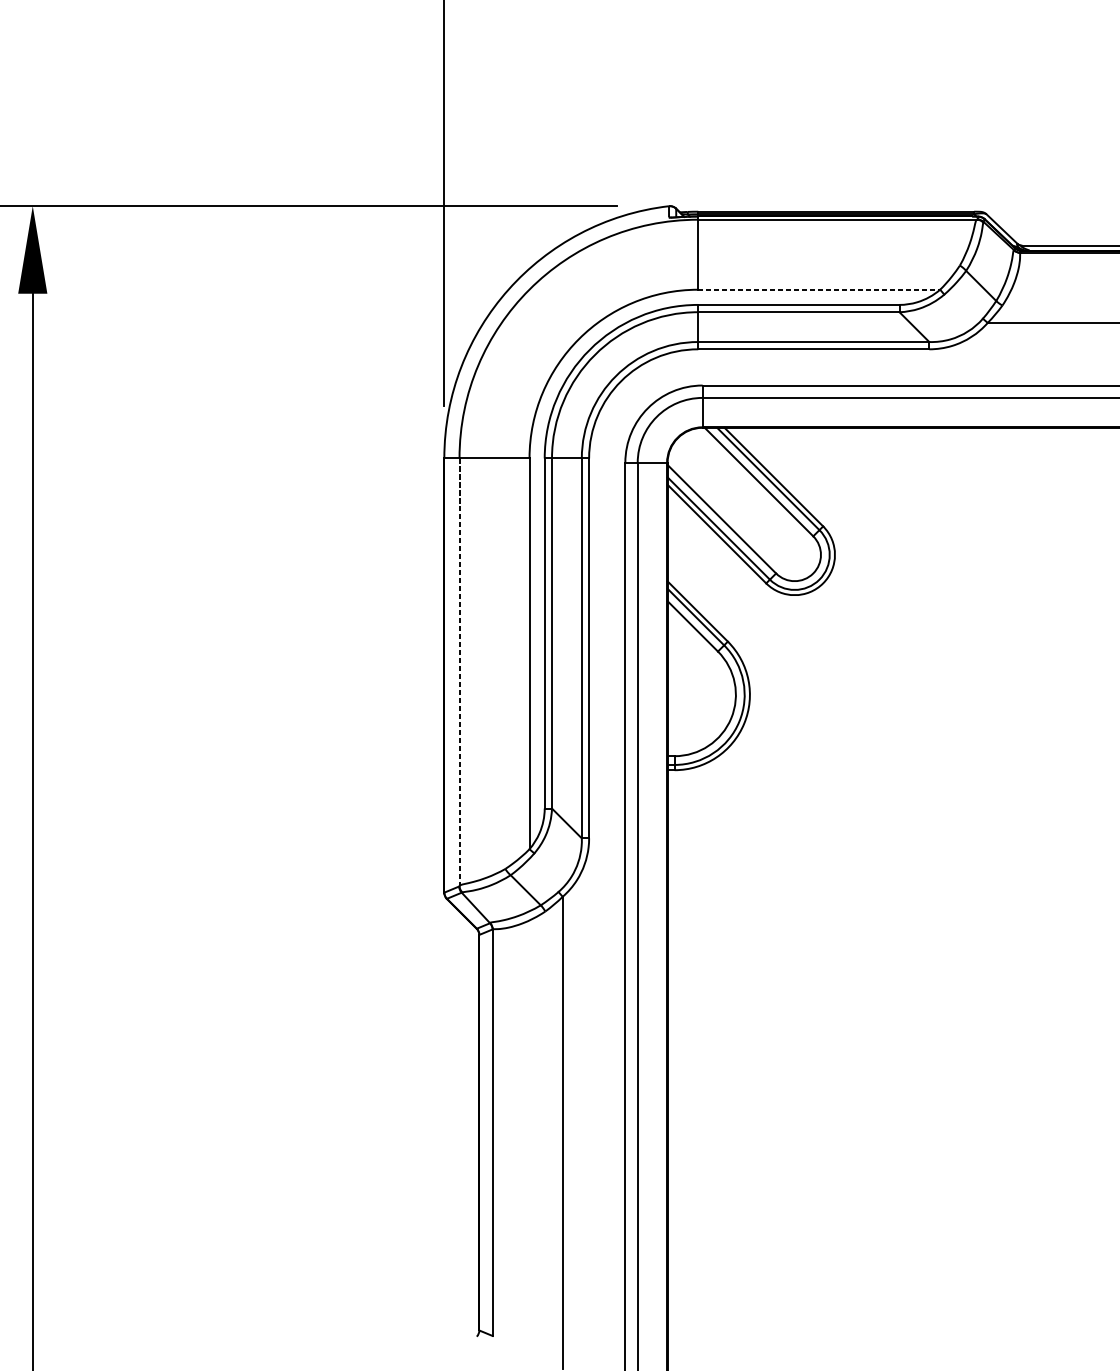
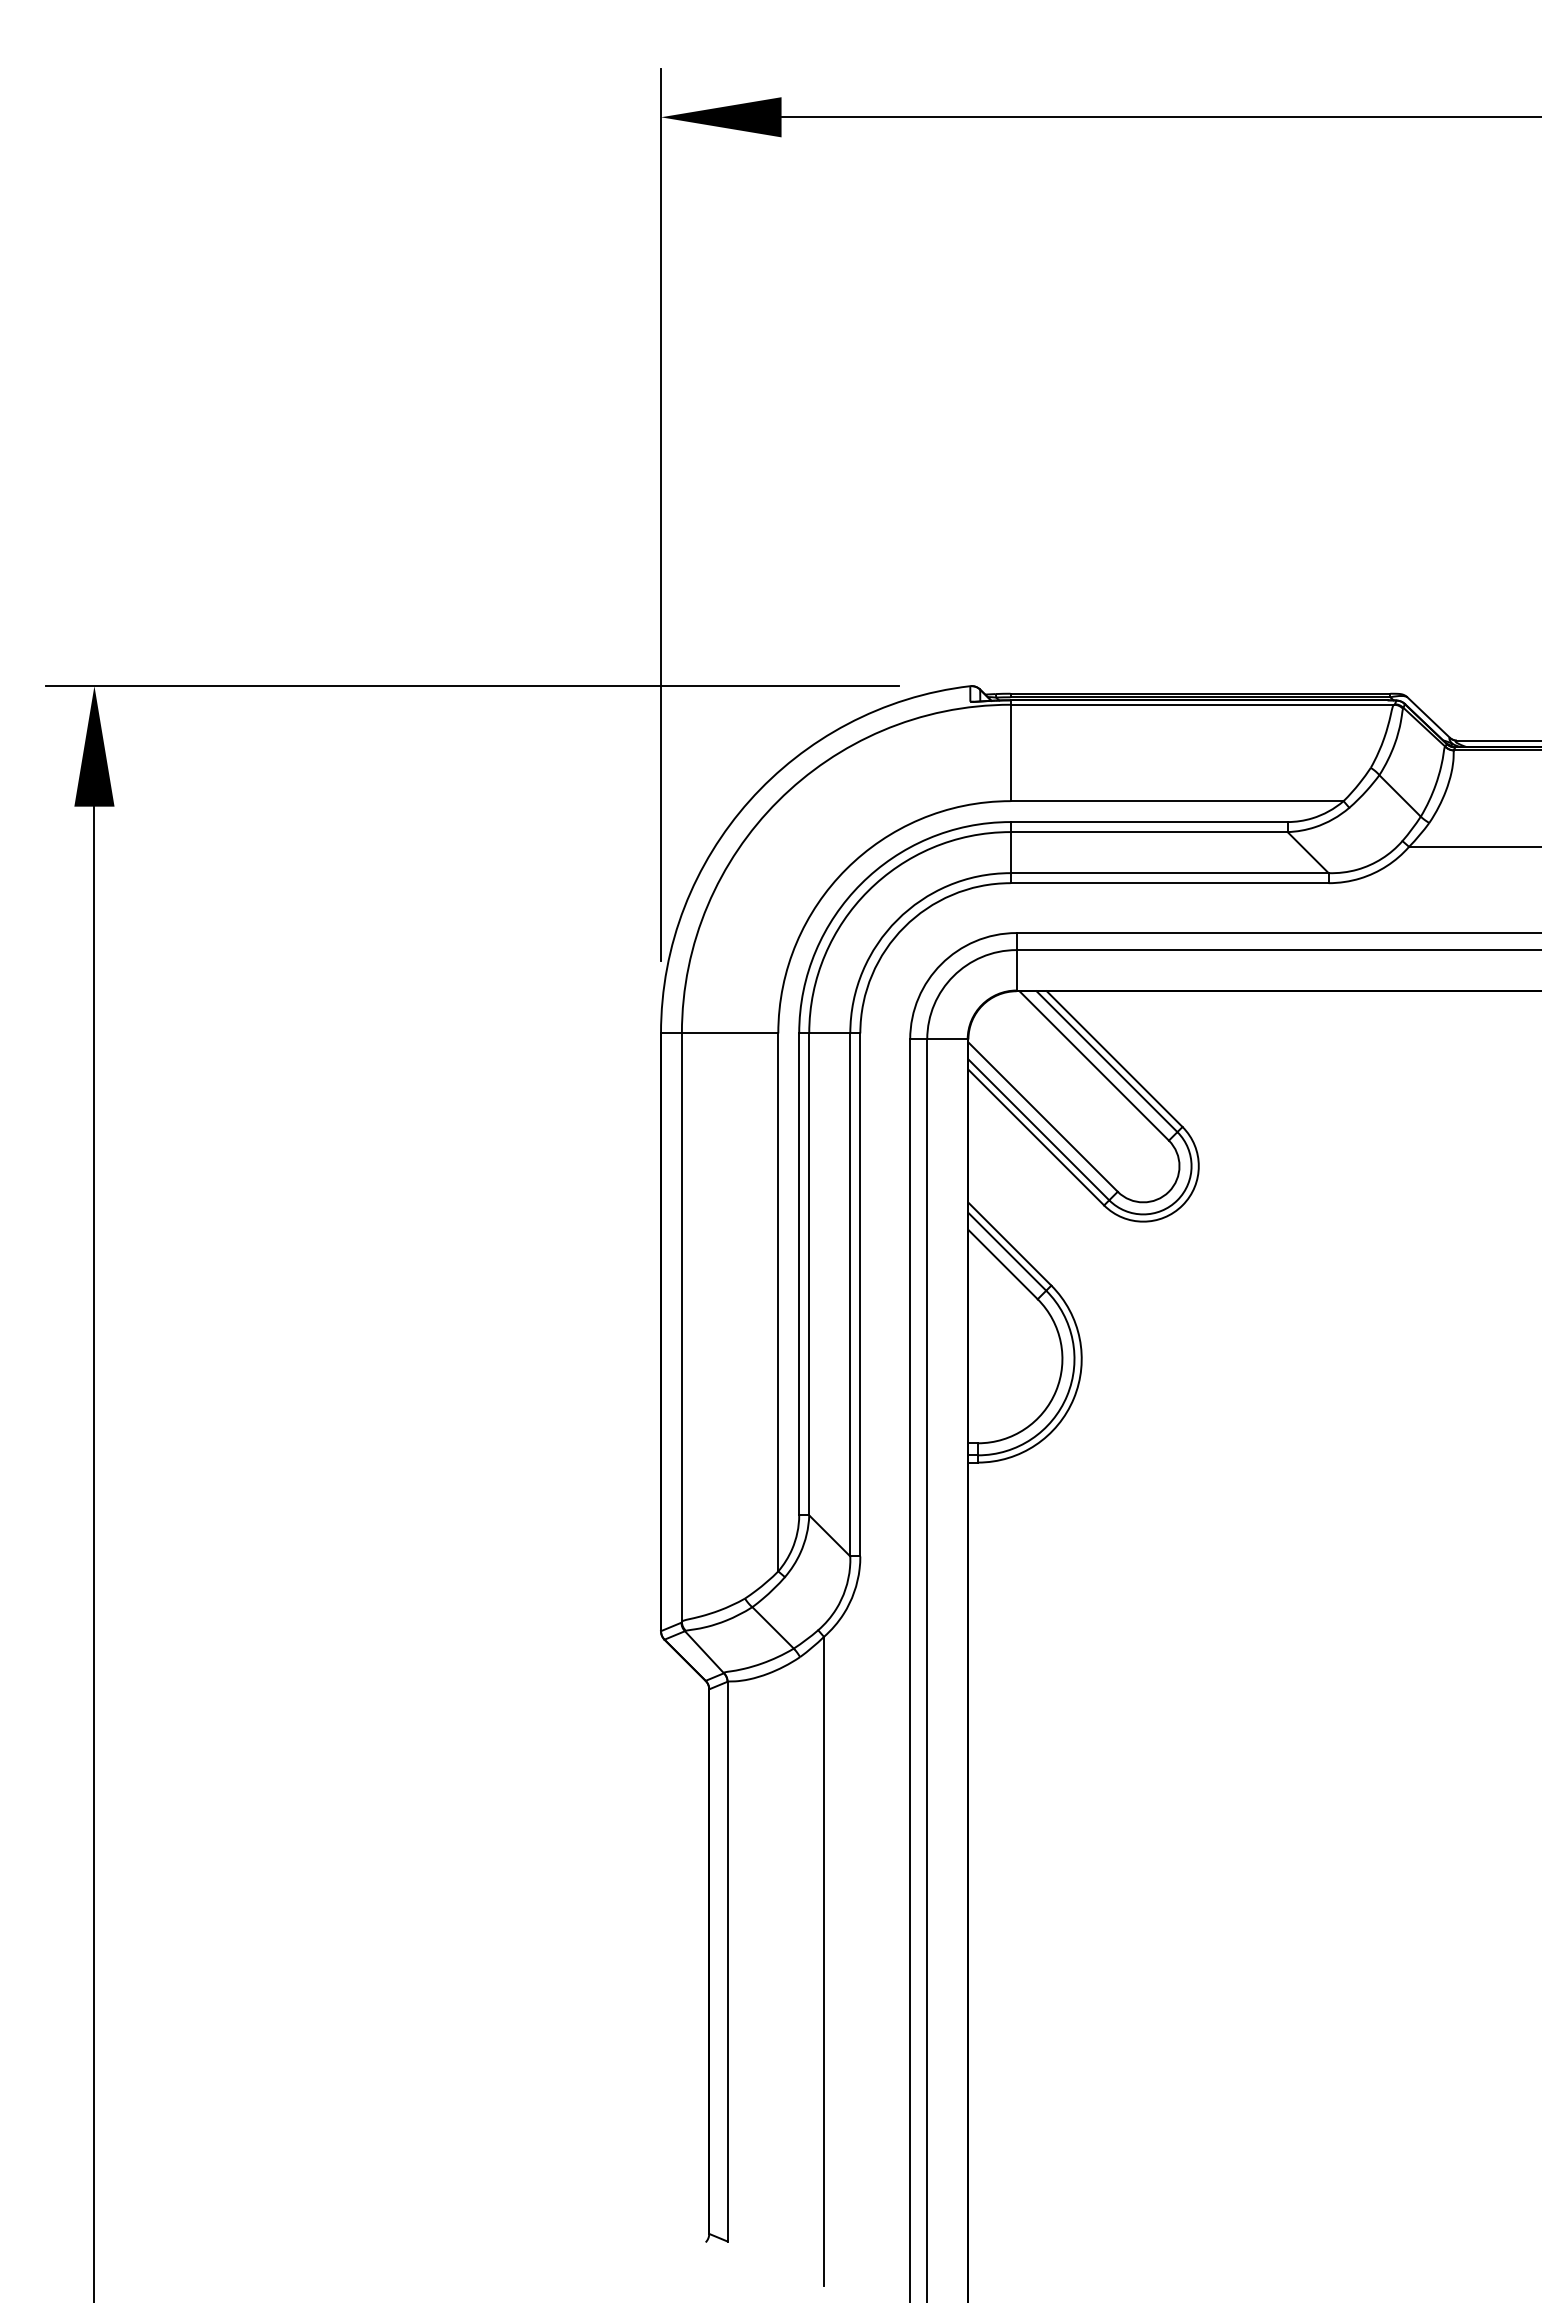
line: (819, 289) -> (1177, 801), dashed -> solid
line: (459, 672) -> (681, 1328), dashed -> solid

